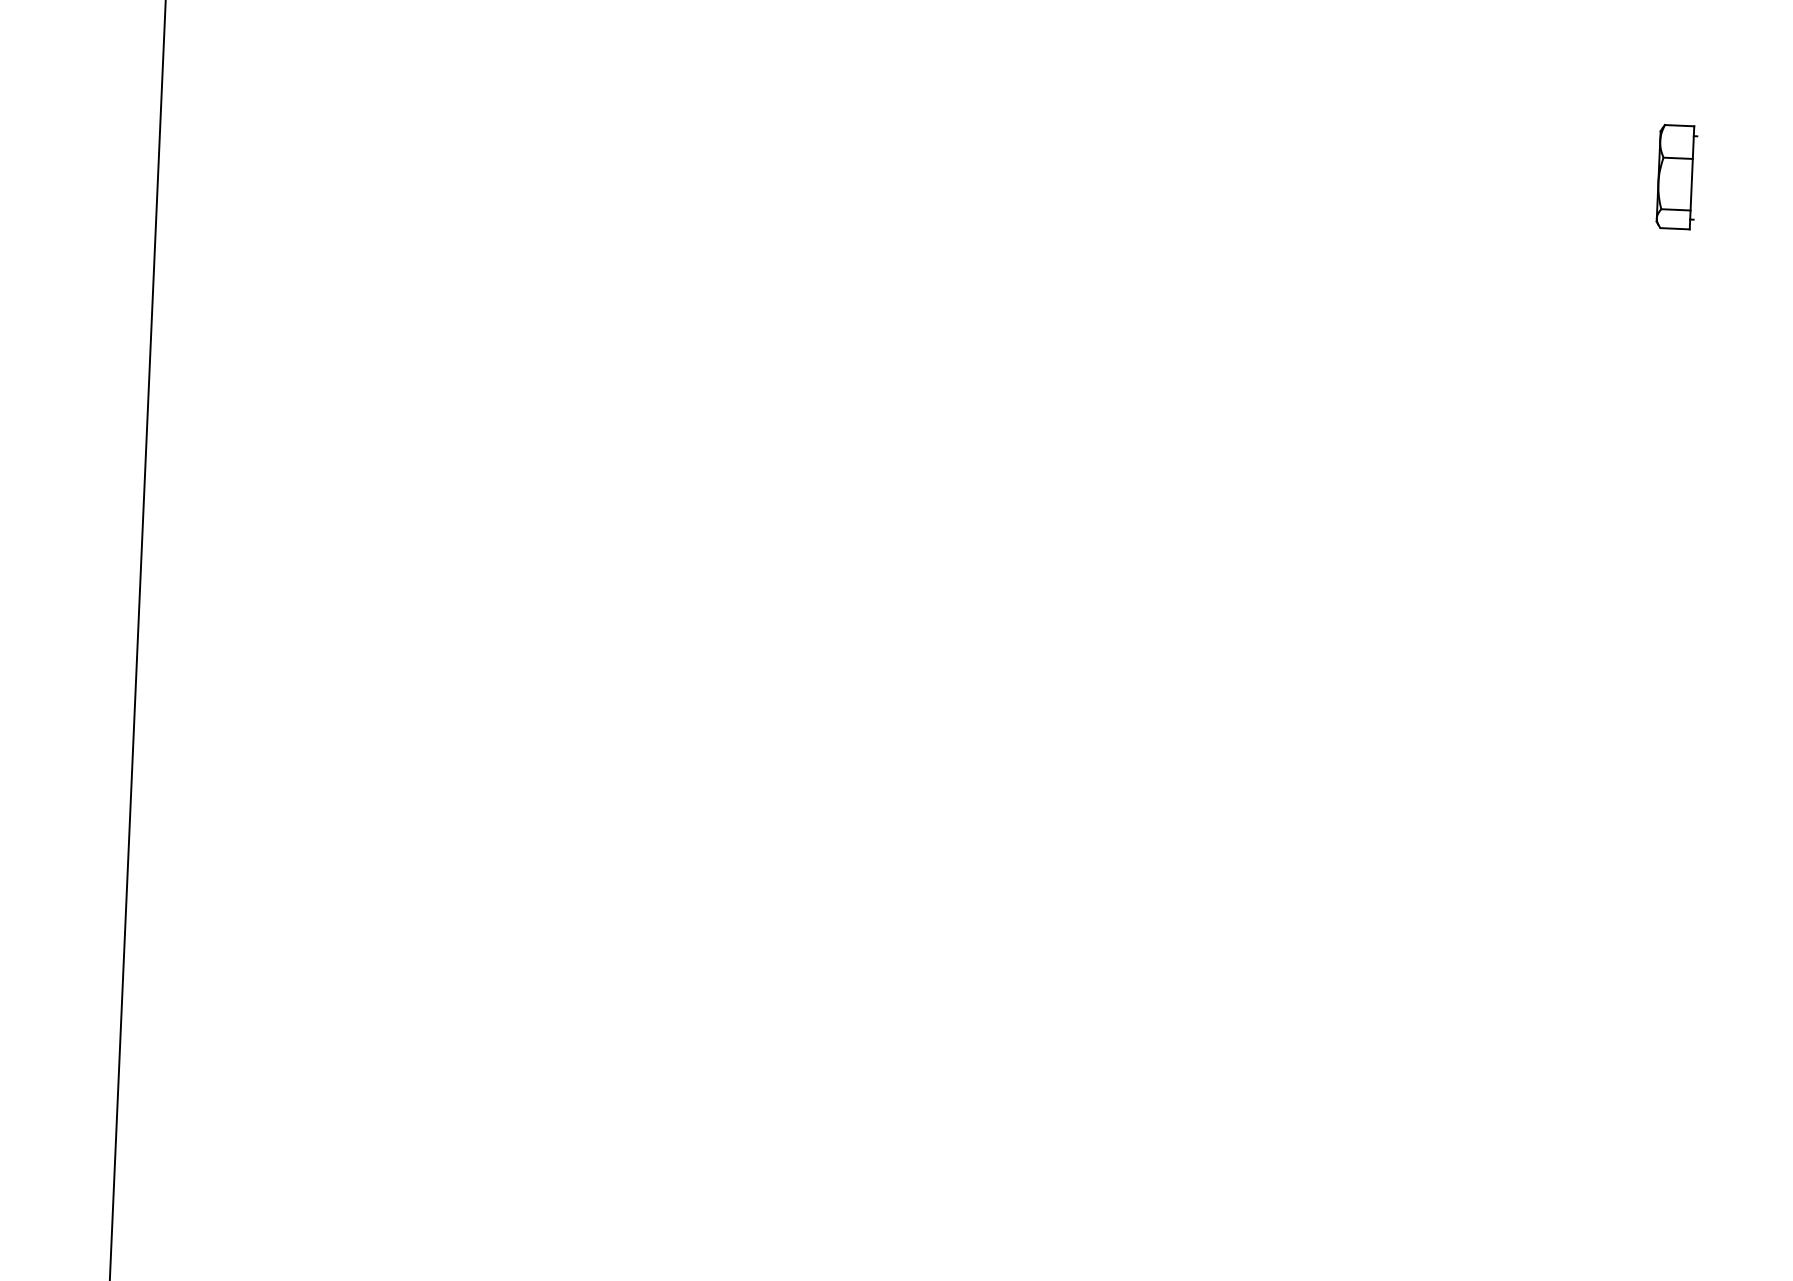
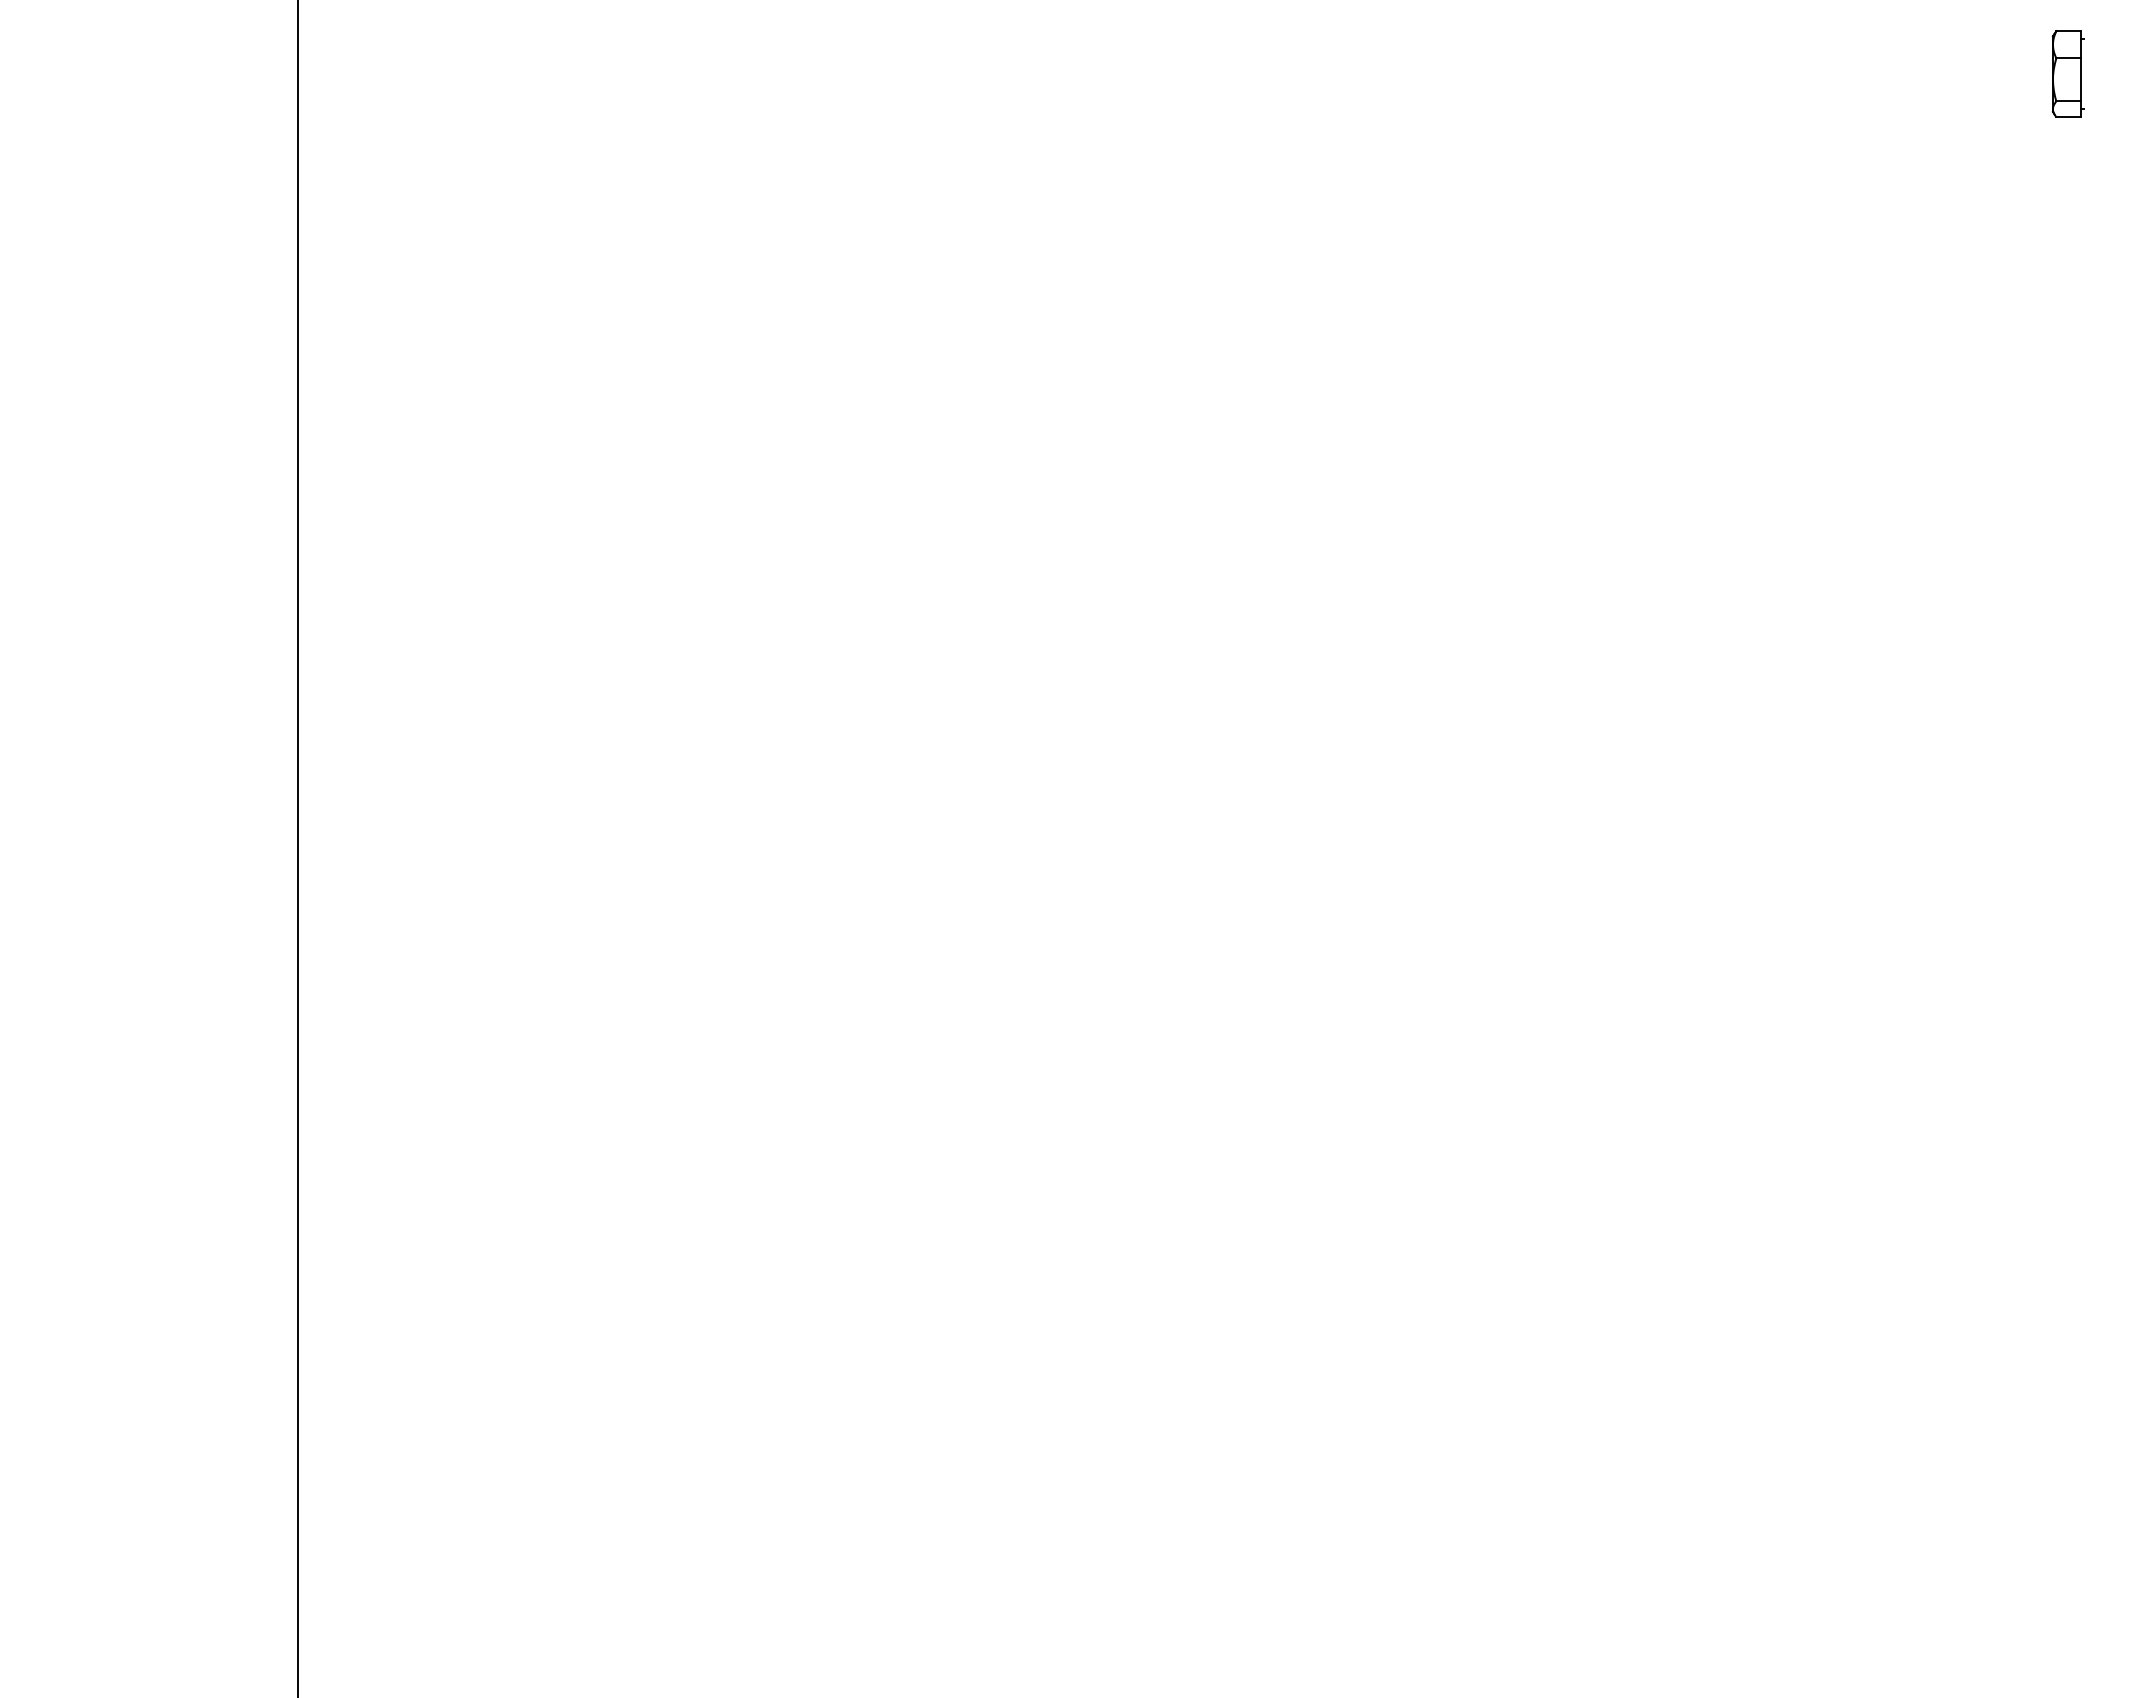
part: (1676, 176) -> (2067, 73), size x0.71

